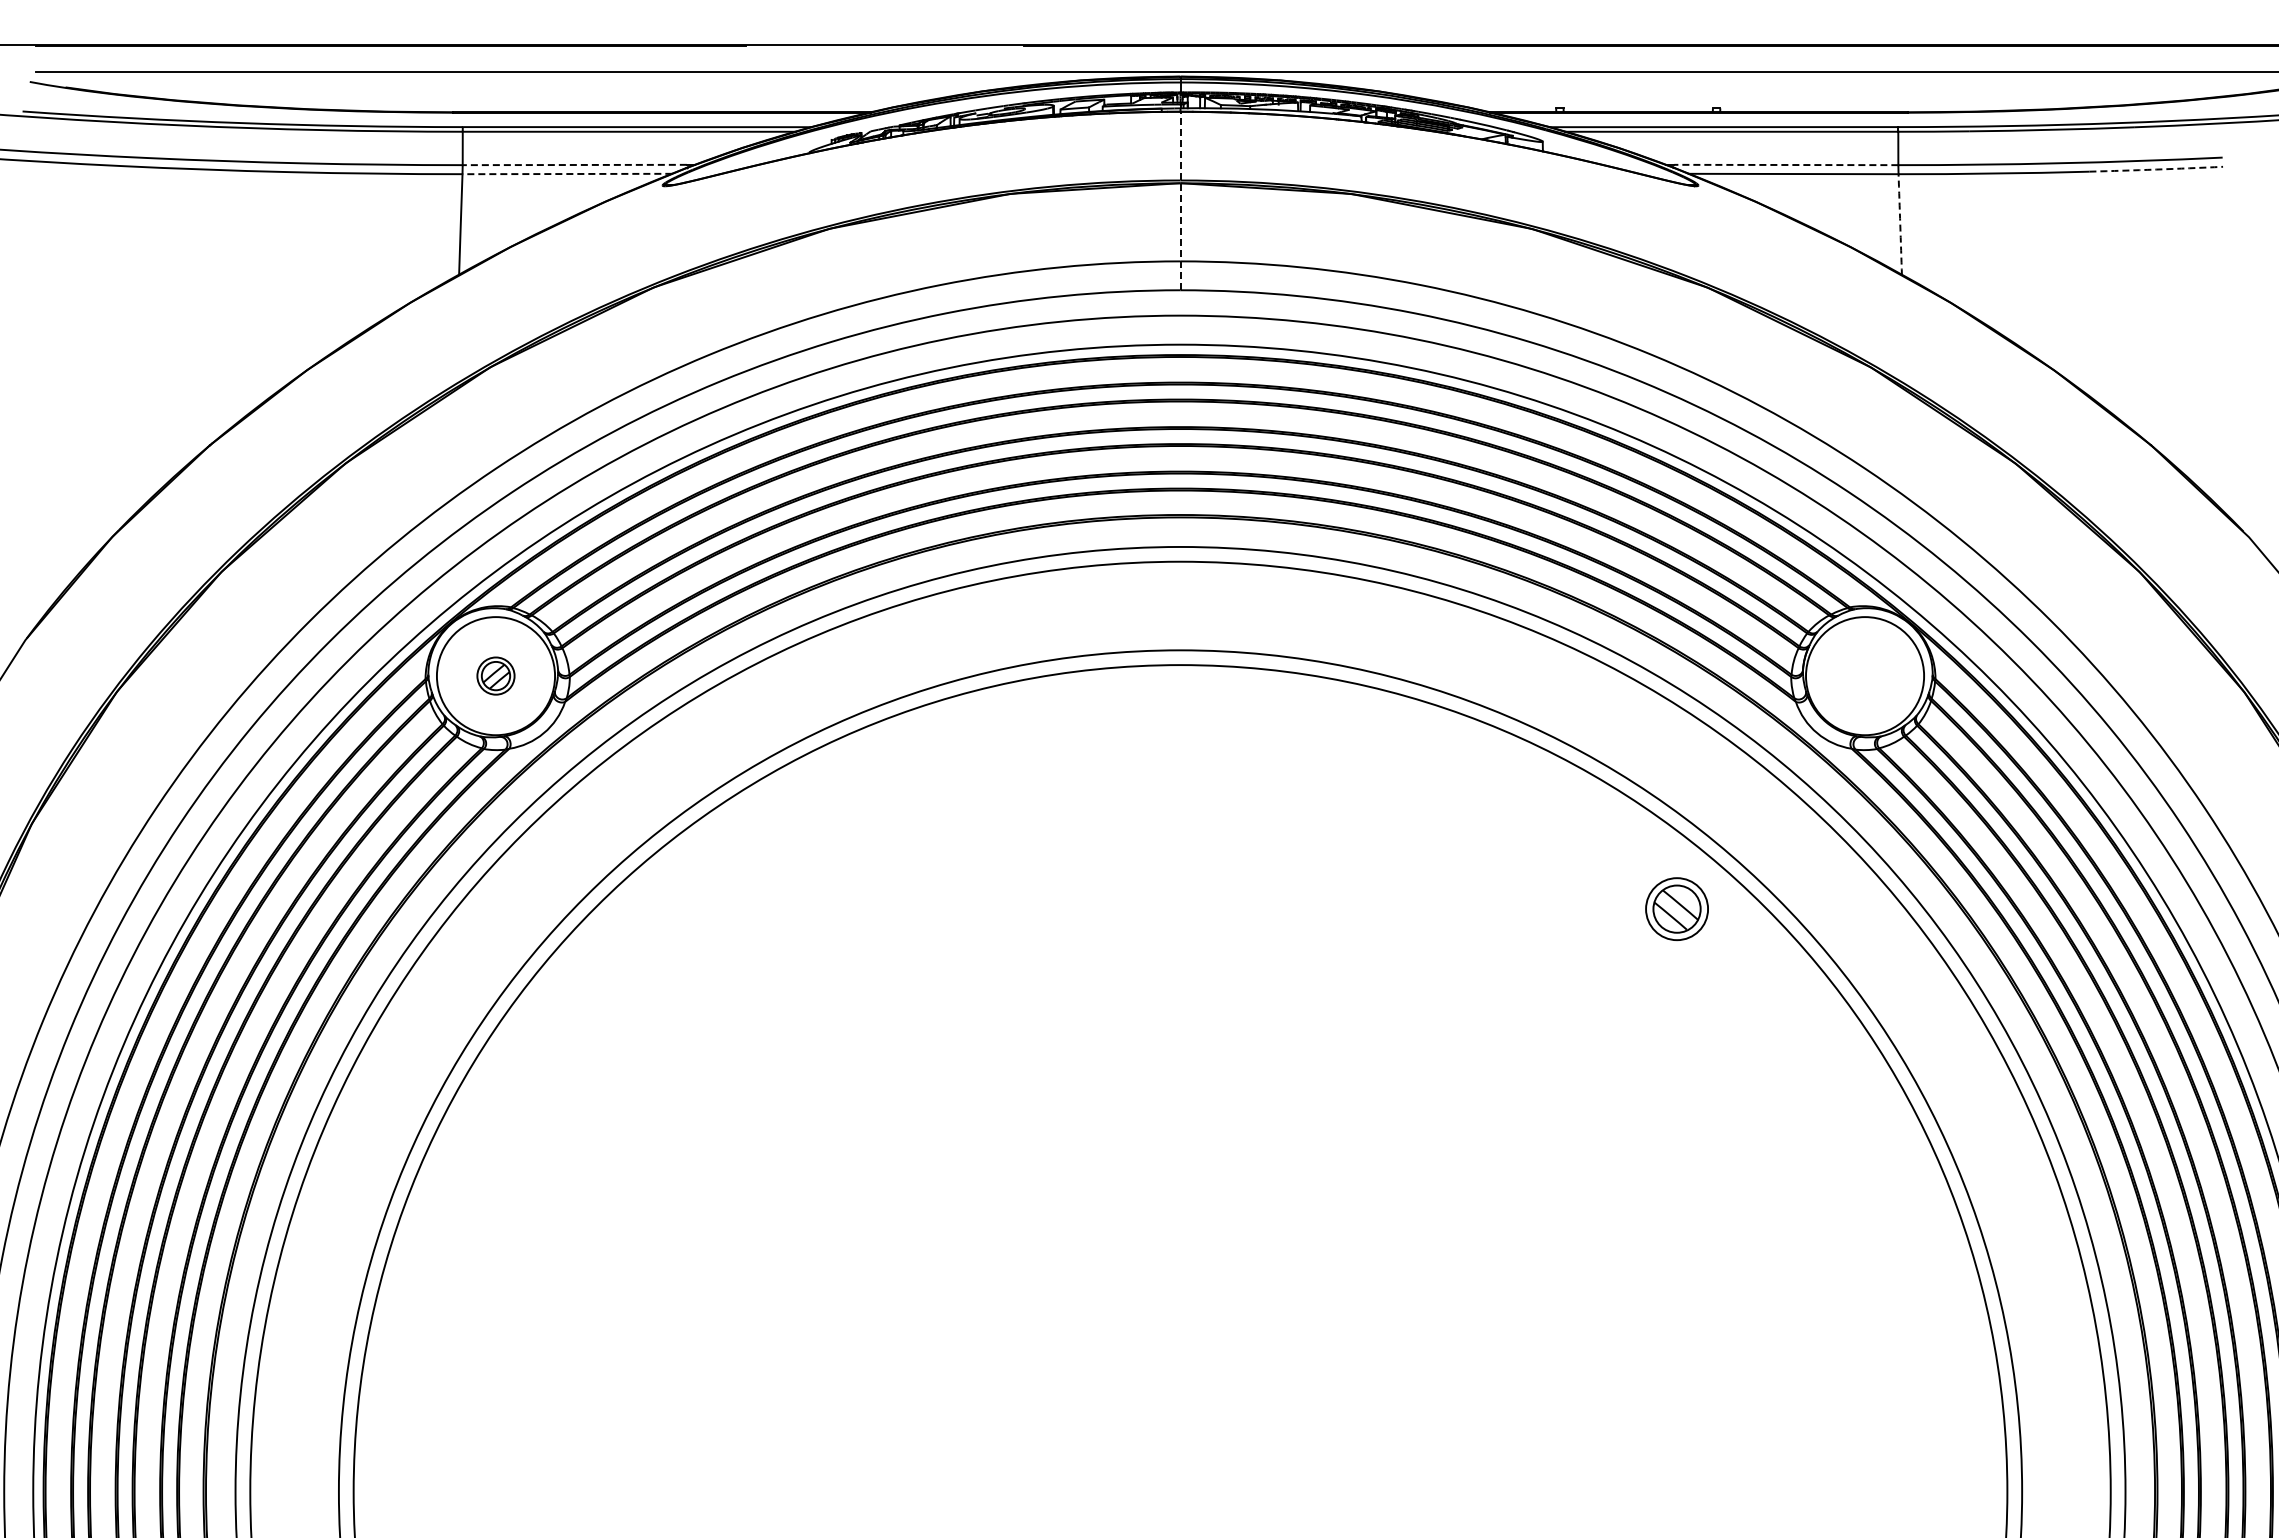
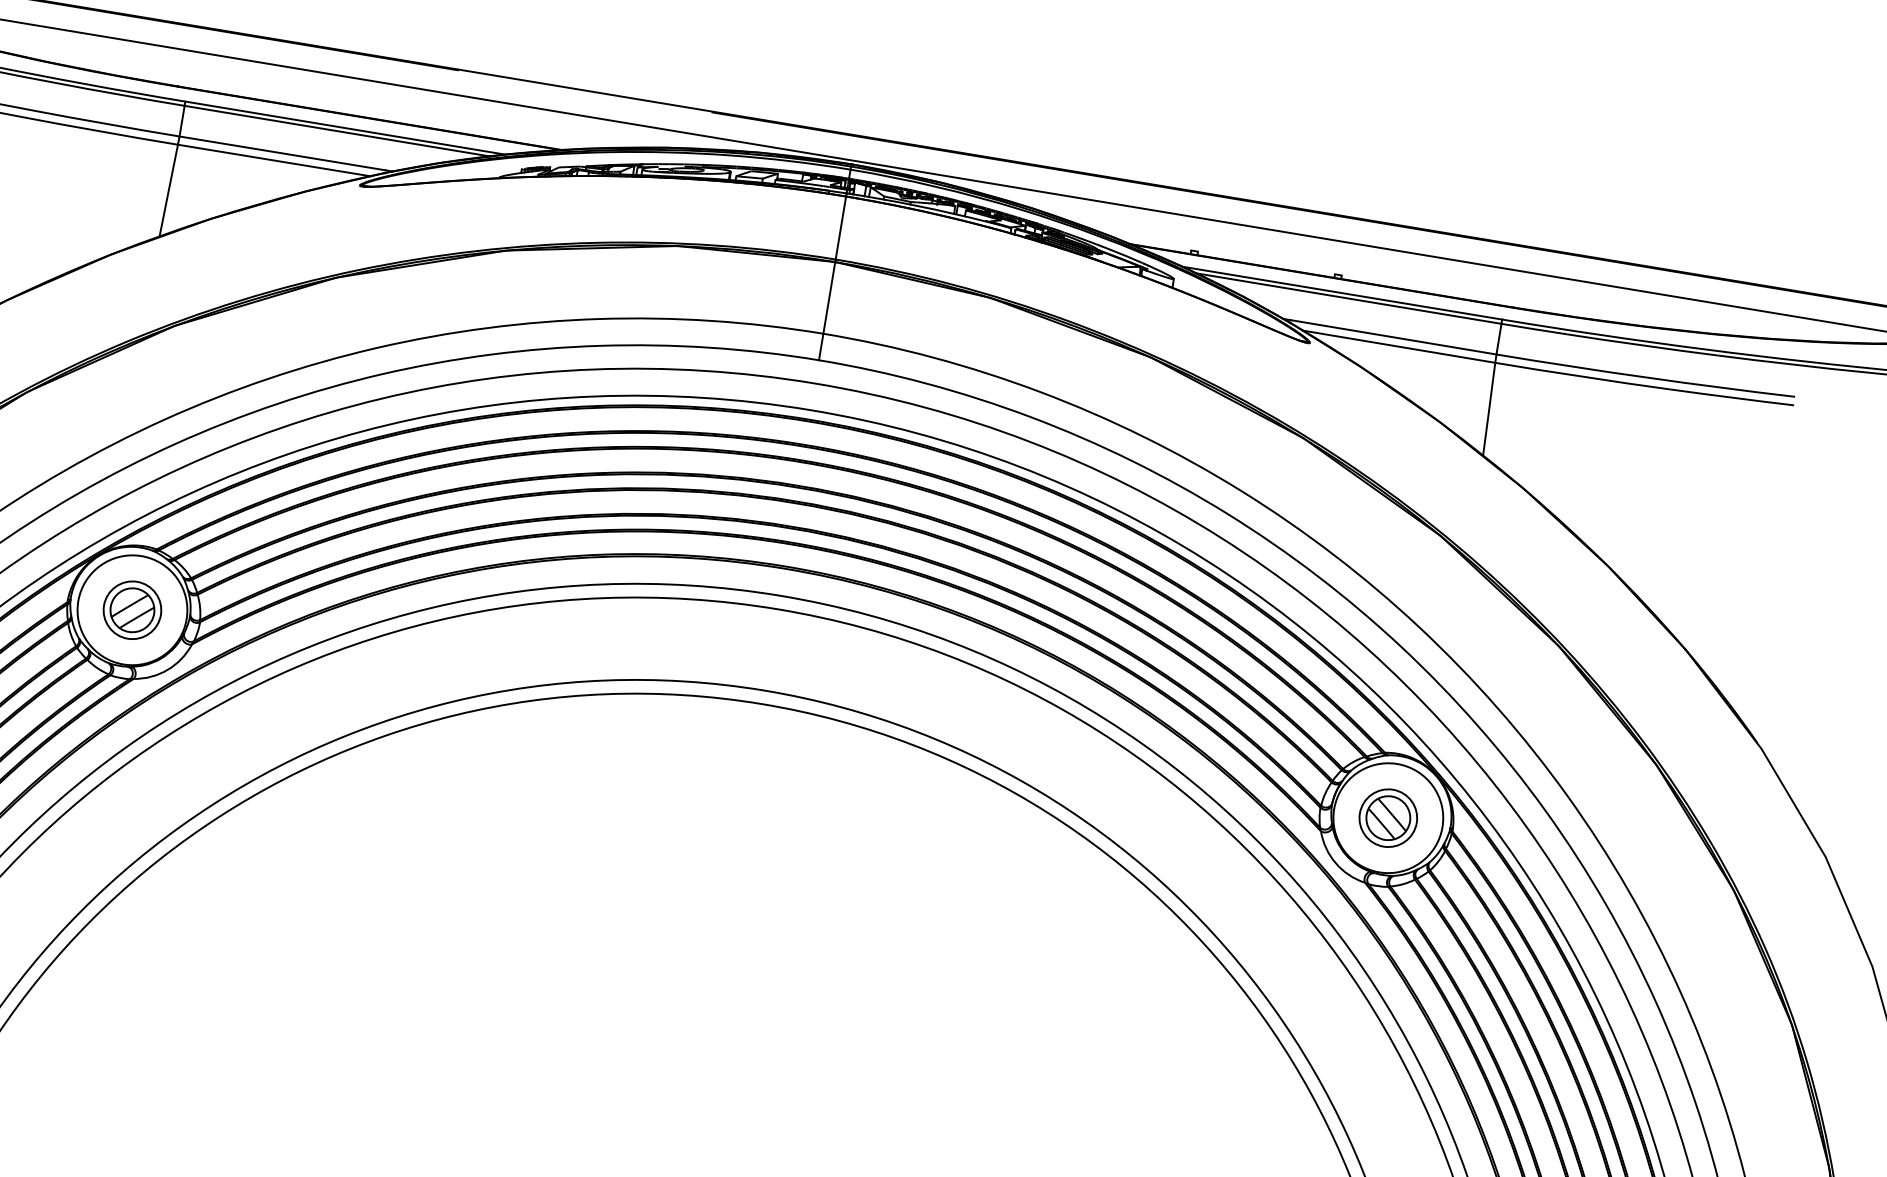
line: (574, 165) -> (282, 153), dashed -> solid
line: (1785, 165) -> (1392, 337), dashed -> solid
arc: (2156, 169) -> (1732, 397), dashed -> solid
line: (567, 174) -> (274, 160), dashed -> solid
line: (1180, 200) -> (832, 277), dashed -> solid
arc: (1900, 224) -> (1489, 409), dashed -> solid
part: (495, 675) -> (132, 609), size x1.67
part: (1676, 908) -> (1387, 817), moved

